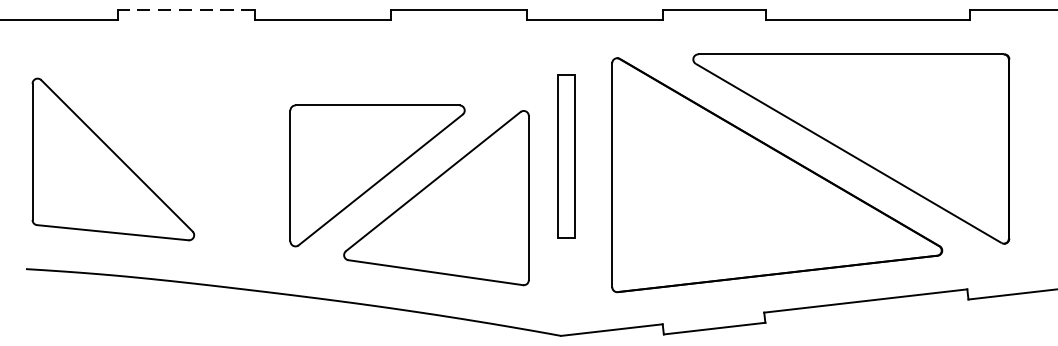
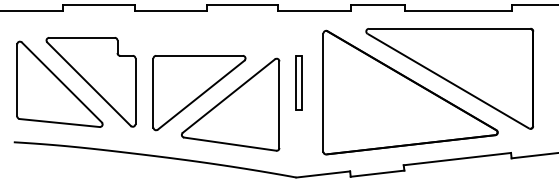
line: (186, 10) -> (98, 5), dashed -> solid
part: (171, 155) -> (90, 82), added
part: (564, 155) -> (298, 82), size x0.62

